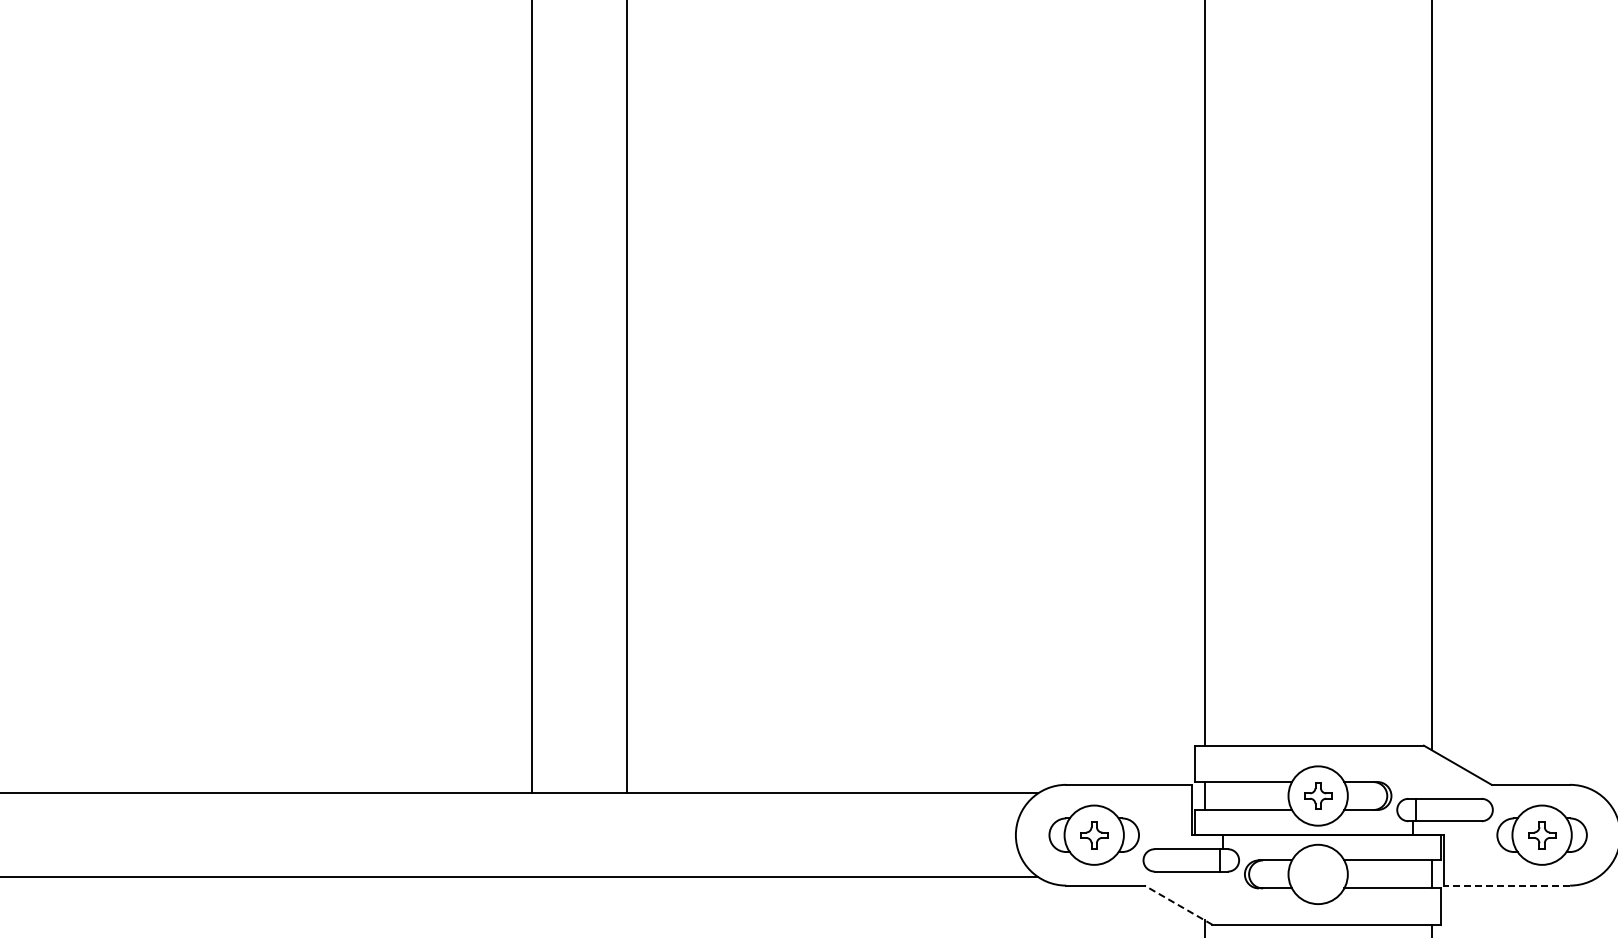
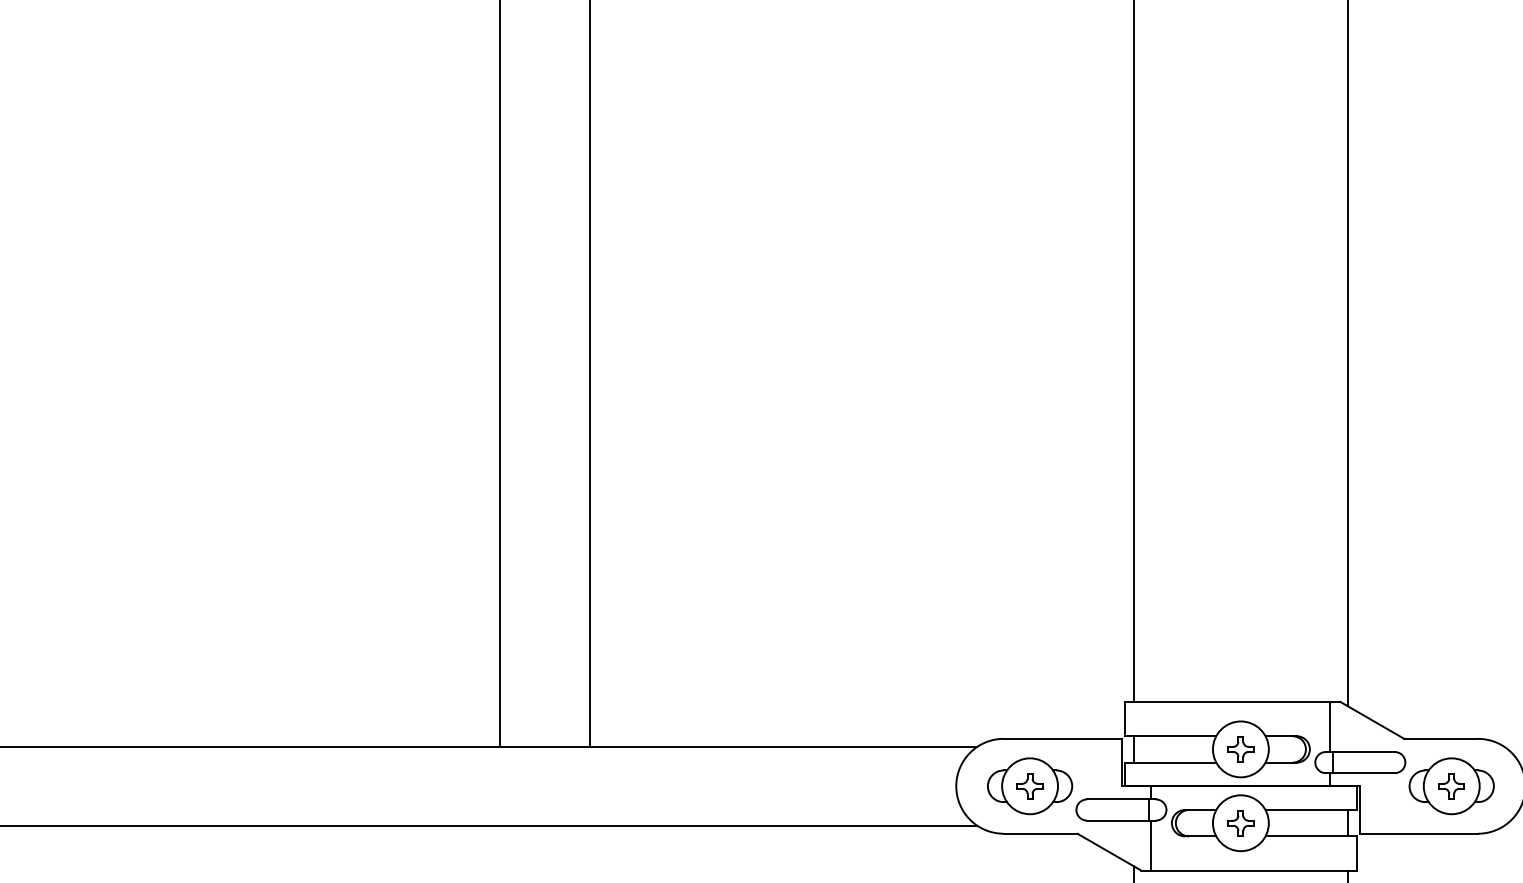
line: (1413, 771) -> (1330, 726), added
part: (1318, 874) -> (1241, 823), added
line: (1507, 885) -> (1419, 833), dashed -> solid
line: (1223, 897) -> (1151, 844), added
line: (1178, 904) -> (1109, 851), dashed -> solid

